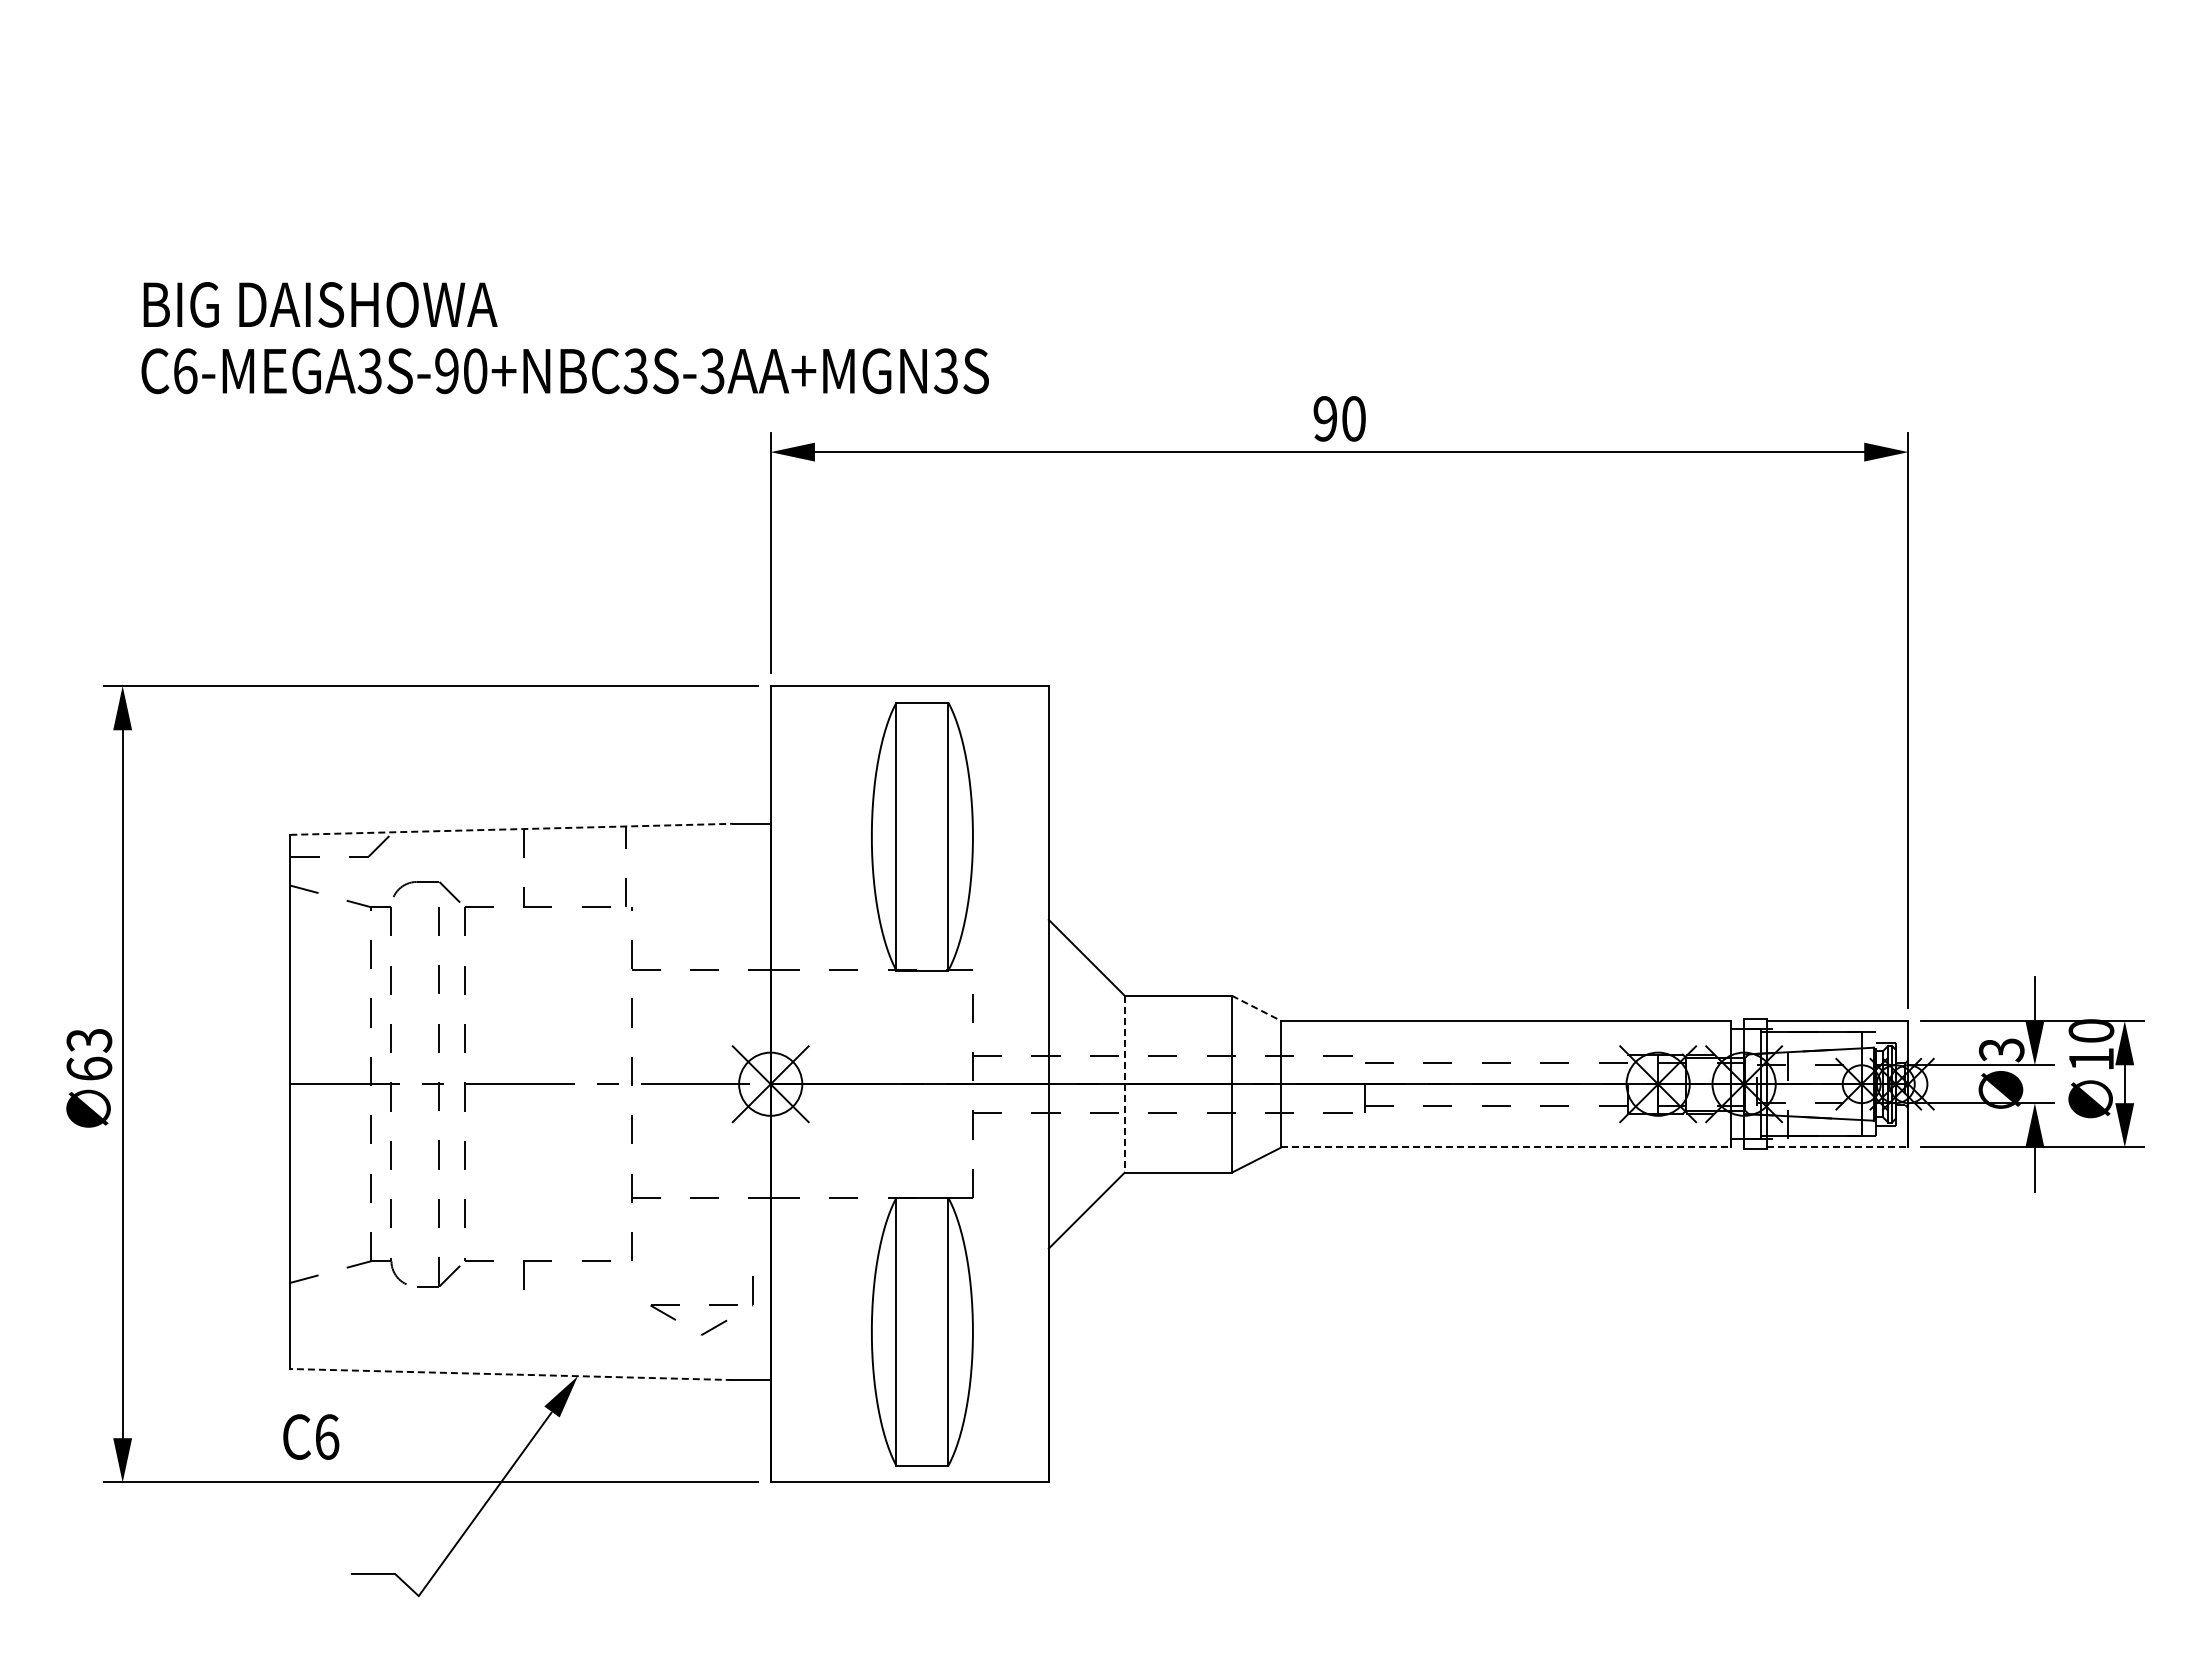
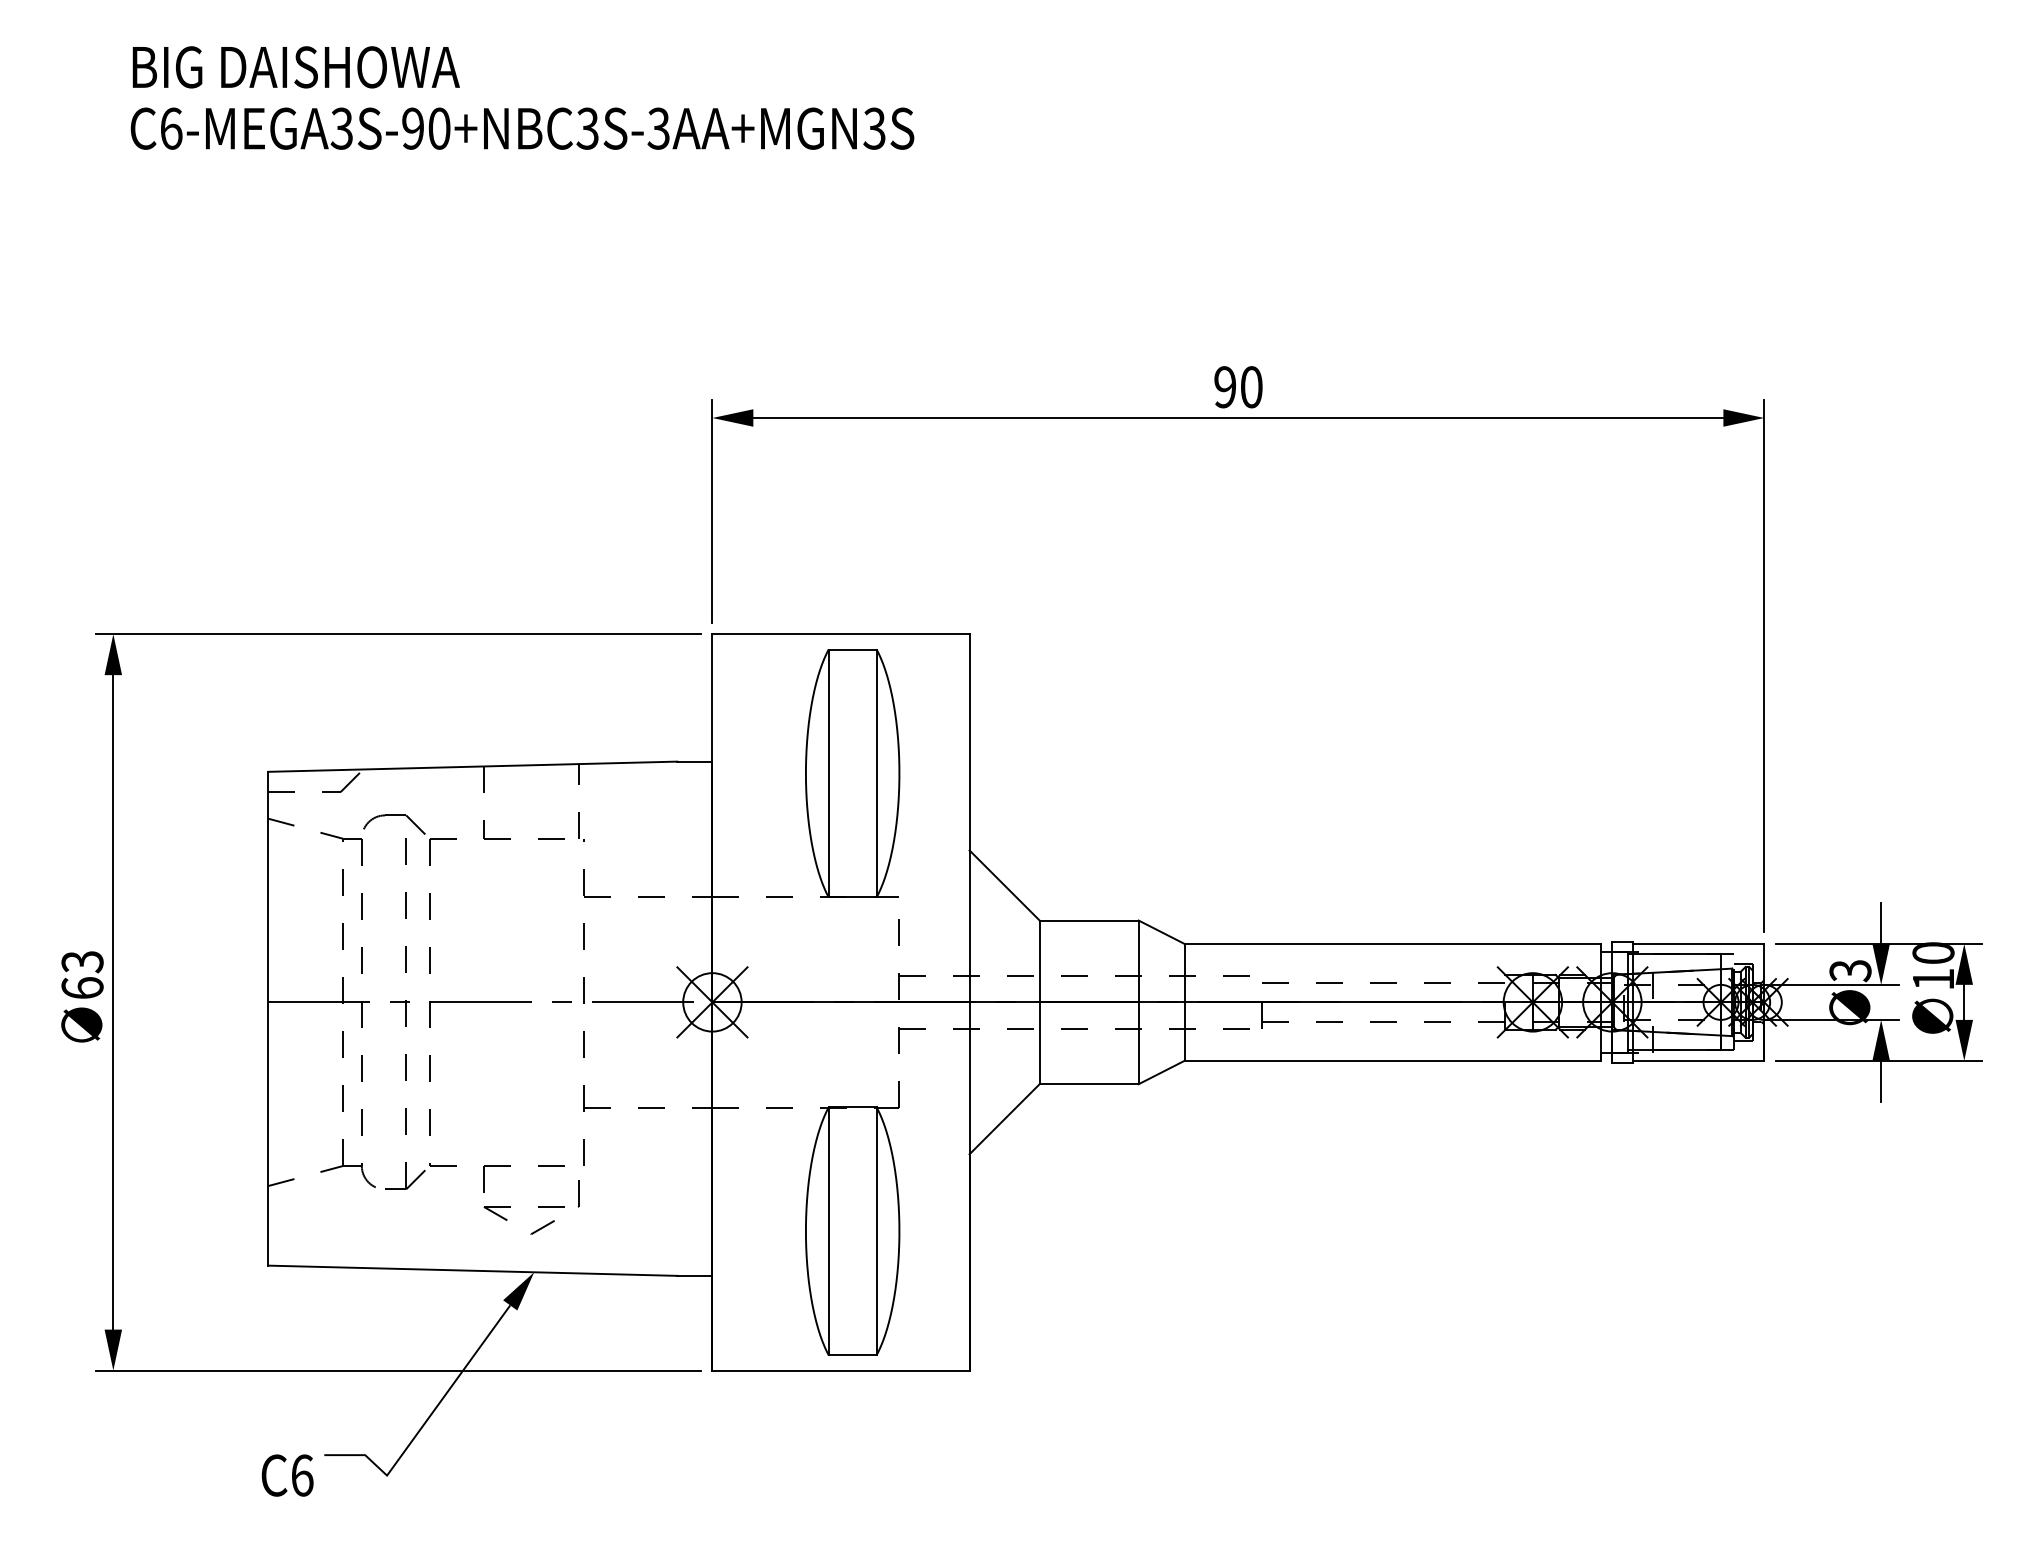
text: (564, 338) -> (521, 98), moved
line: (512, 829) -> (473, 766), dashed -> solid
line: (1256, 1008) -> (1161, 932), dashed -> solid
line: (1124, 1084) -> (1039, 1002), dashed -> solid
line: (1506, 1147) -> (1392, 1060), dashed -> solid
line: (1837, 1147) -> (1698, 1060), dashed -> solid
part: (709, 1305) -> (538, 1206), moved
line: (511, 1374) -> (472, 1270), dashed -> solid
text: (311, 1436) -> (287, 1475), moved

